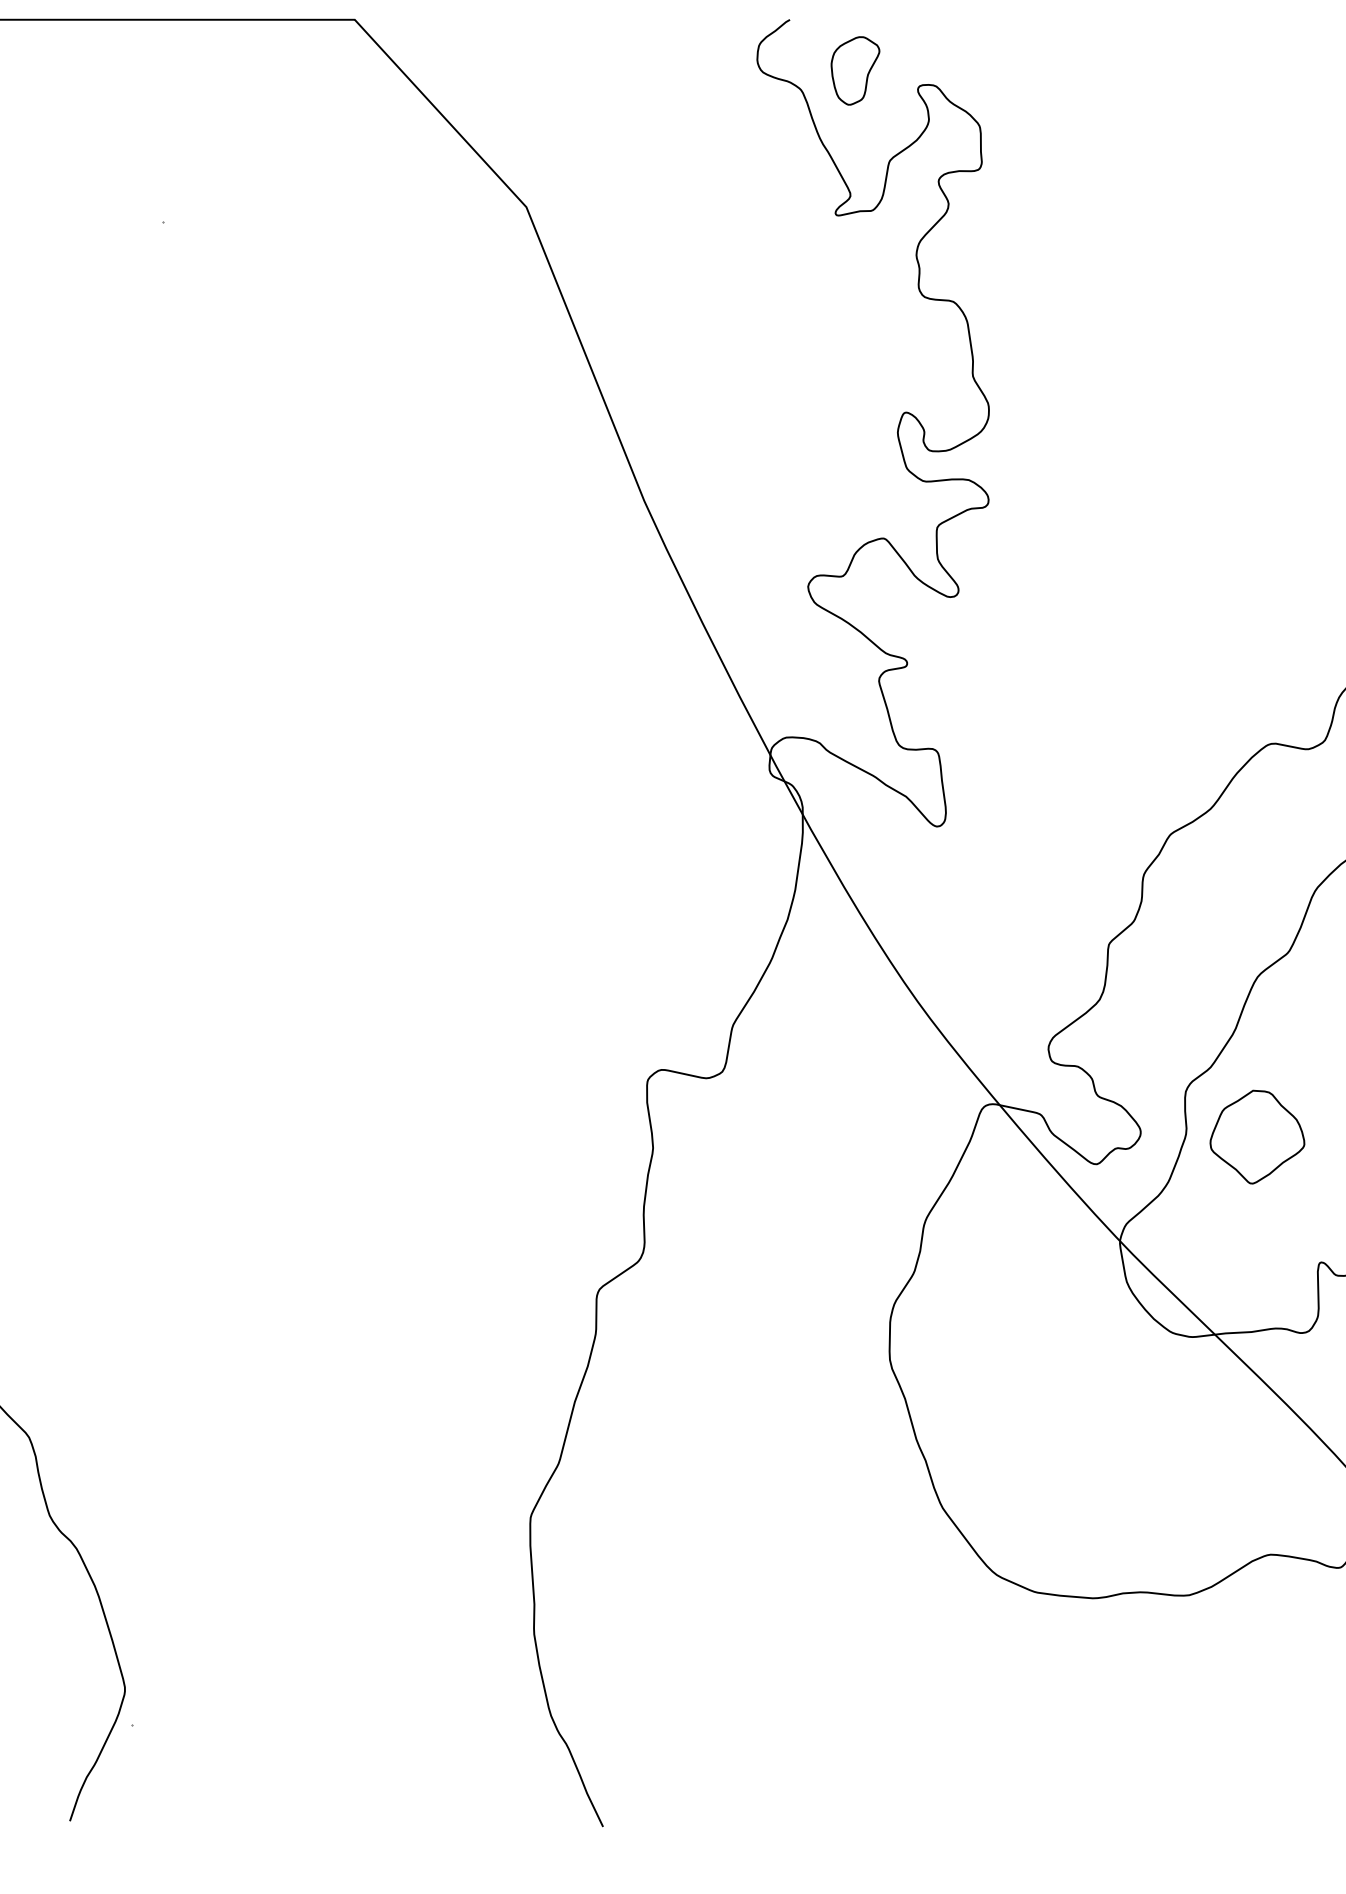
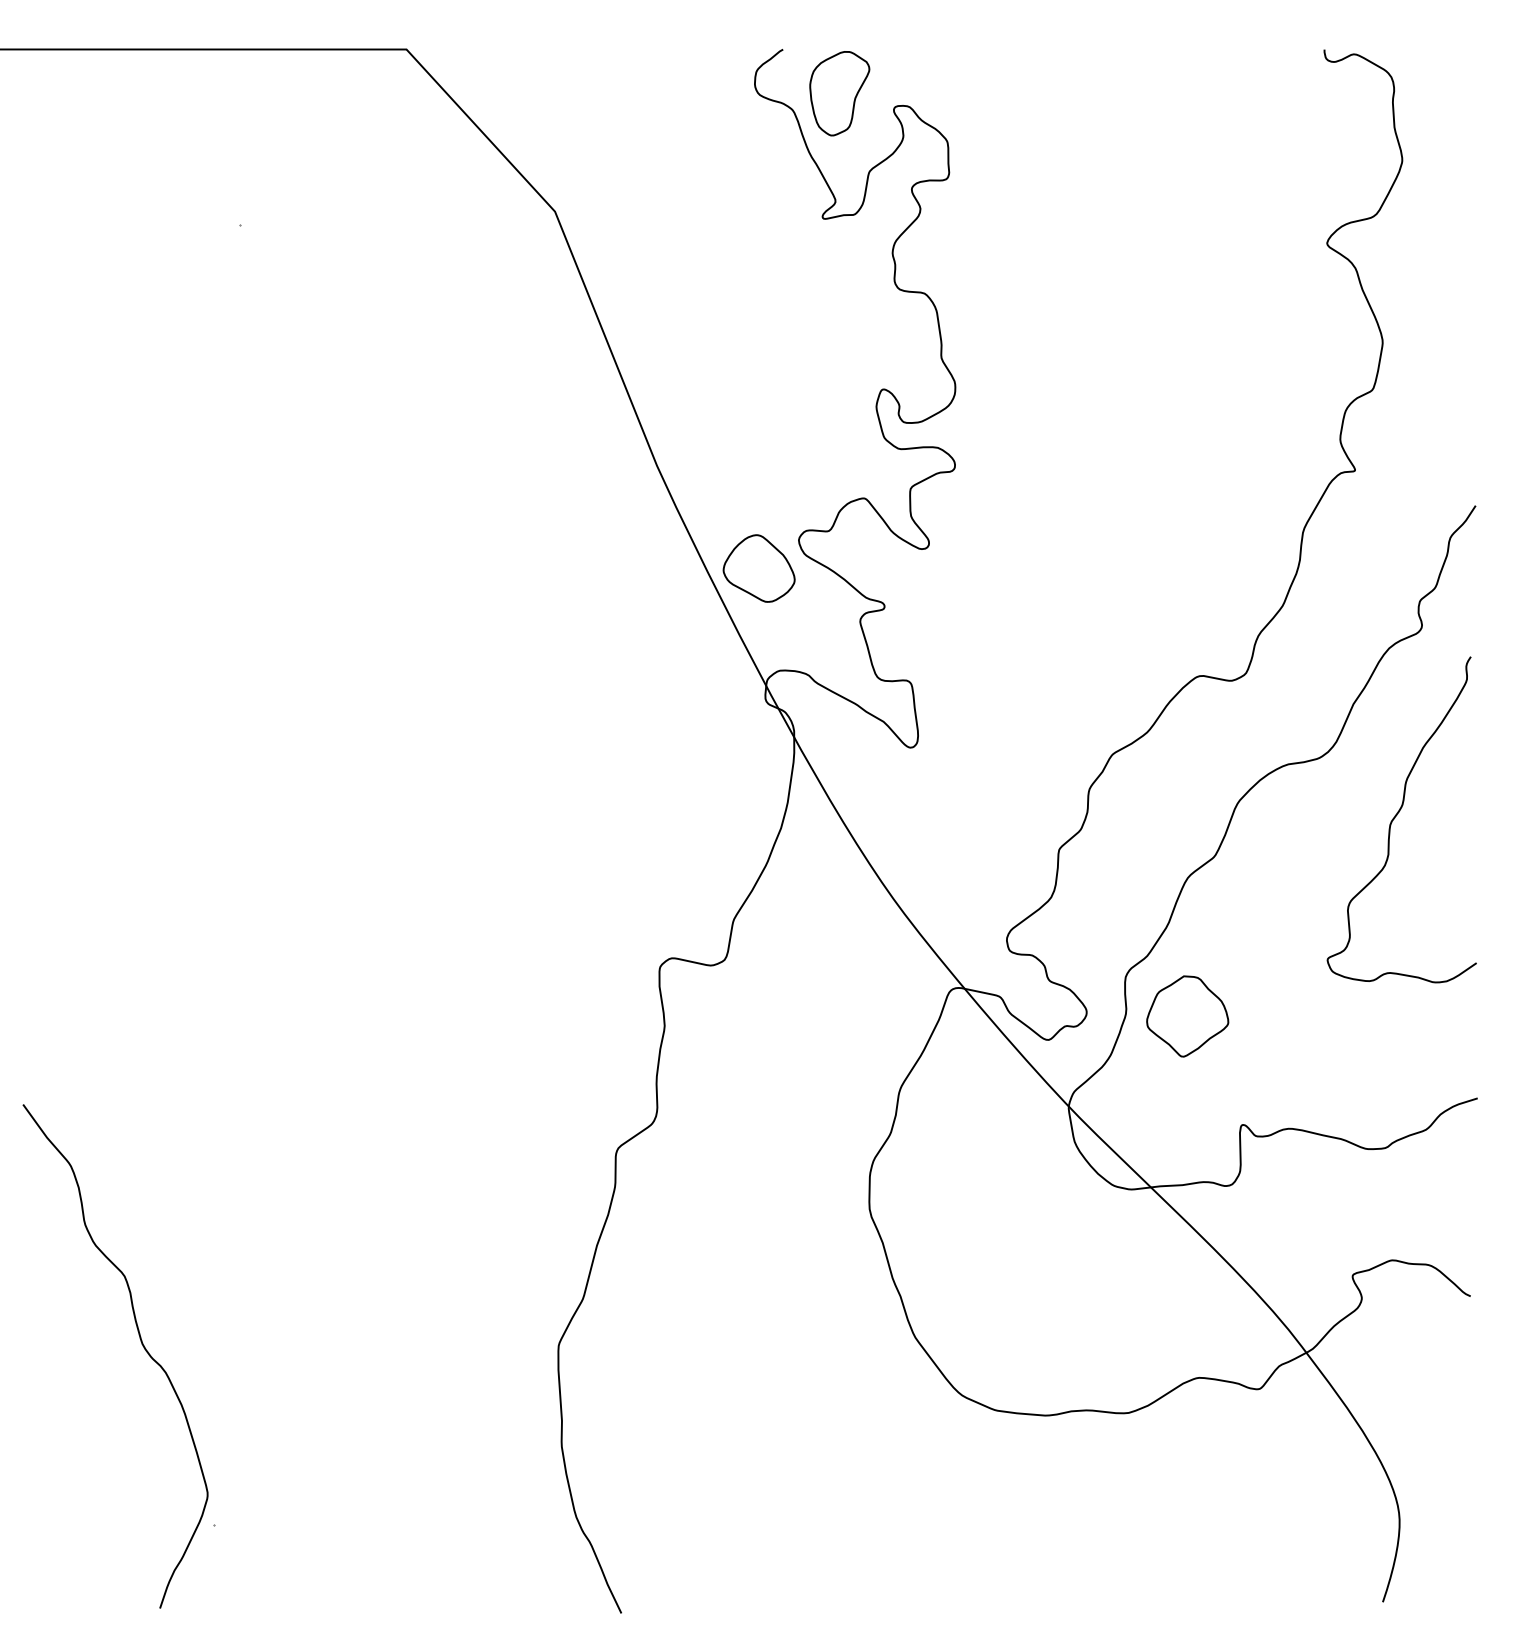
part: (855, 70) -> (839, 93), size x1.43
part: (761, 619) -> (758, 568), added

